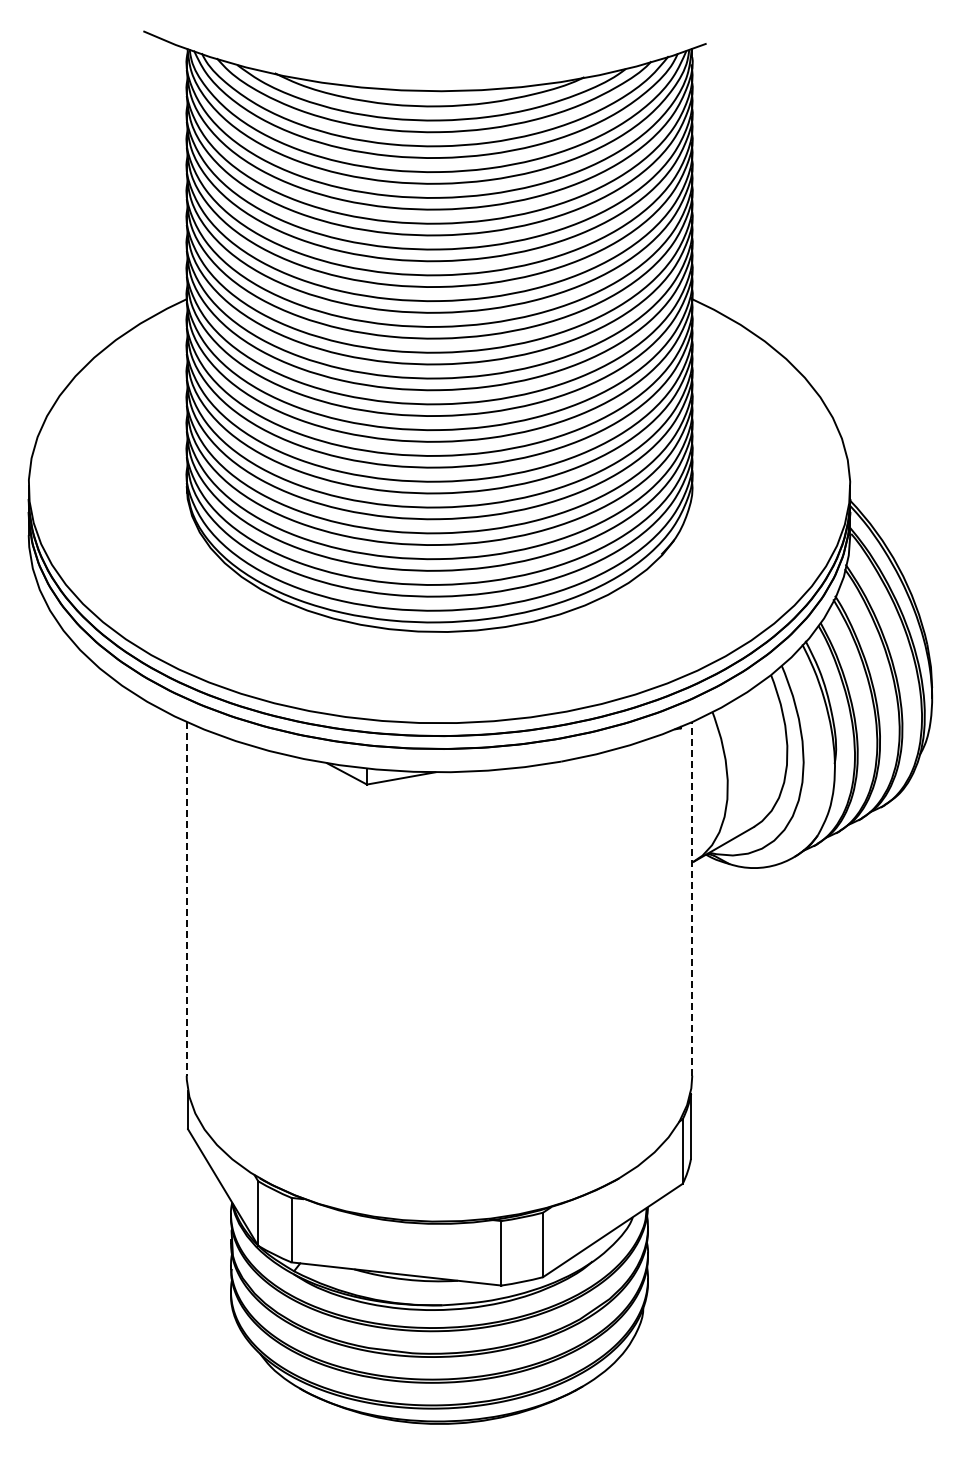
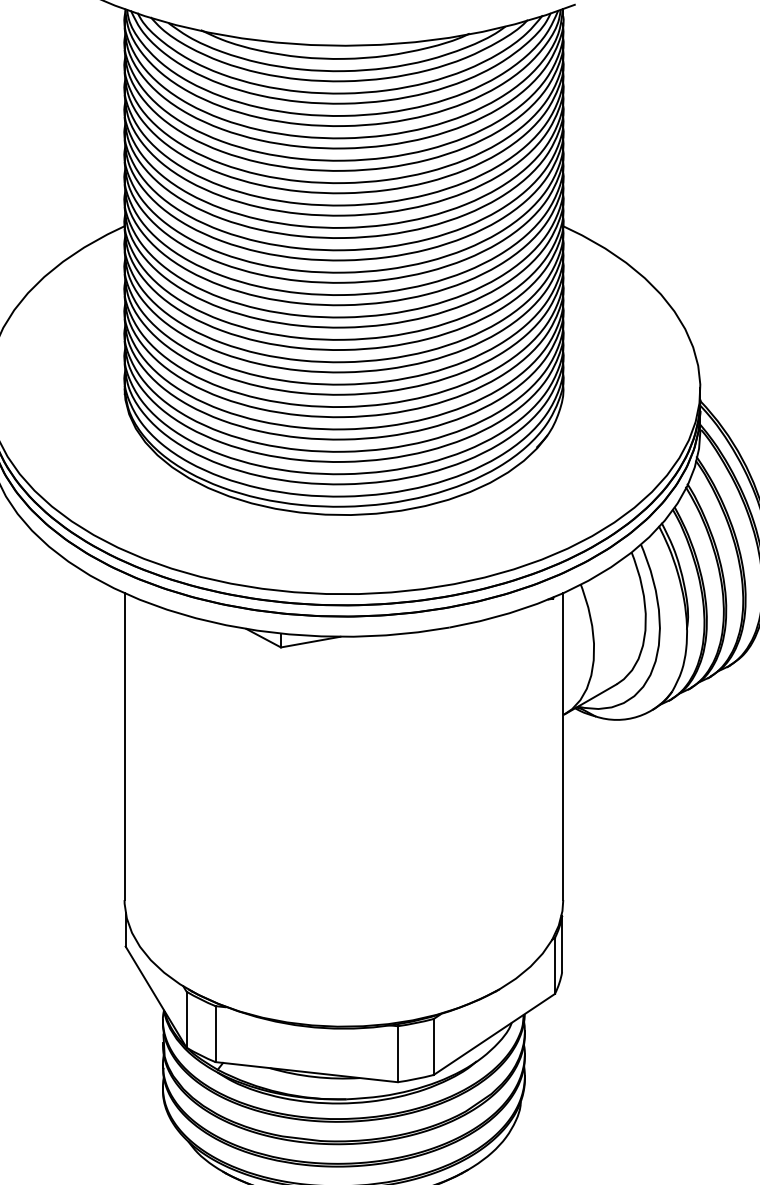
line: (186, 898) -> (124, 746), dashed -> solid
line: (692, 898) -> (563, 746), dashed -> solid

